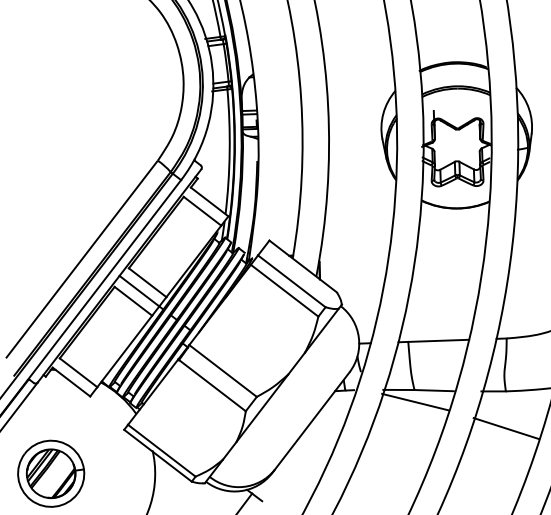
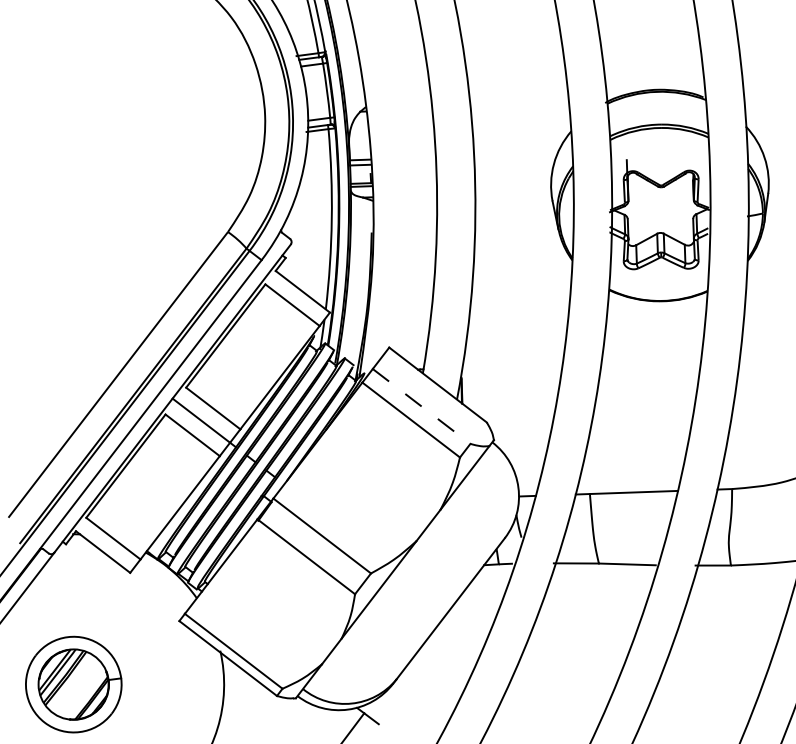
line: (291, 281) -> (421, 406), solid -> dashed
line: (415, 401) -> (600, 580), removed
line: (506, 428) -> (731, 619), removed

